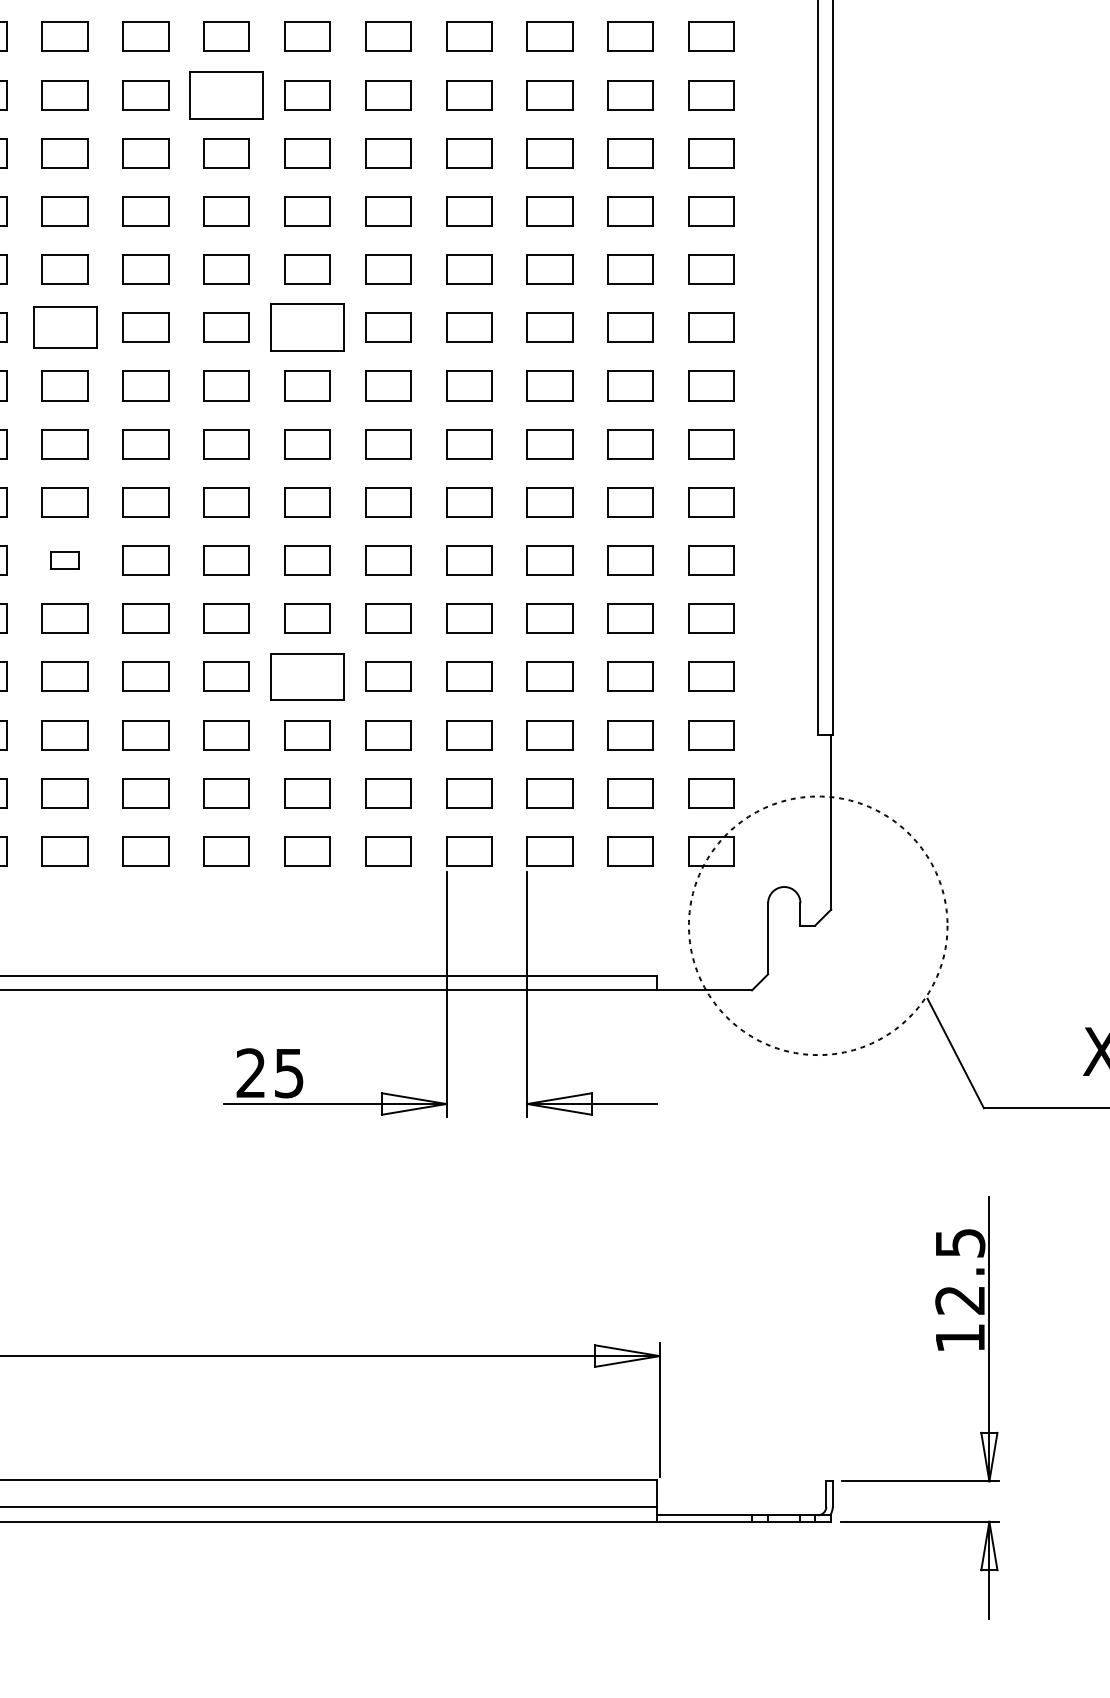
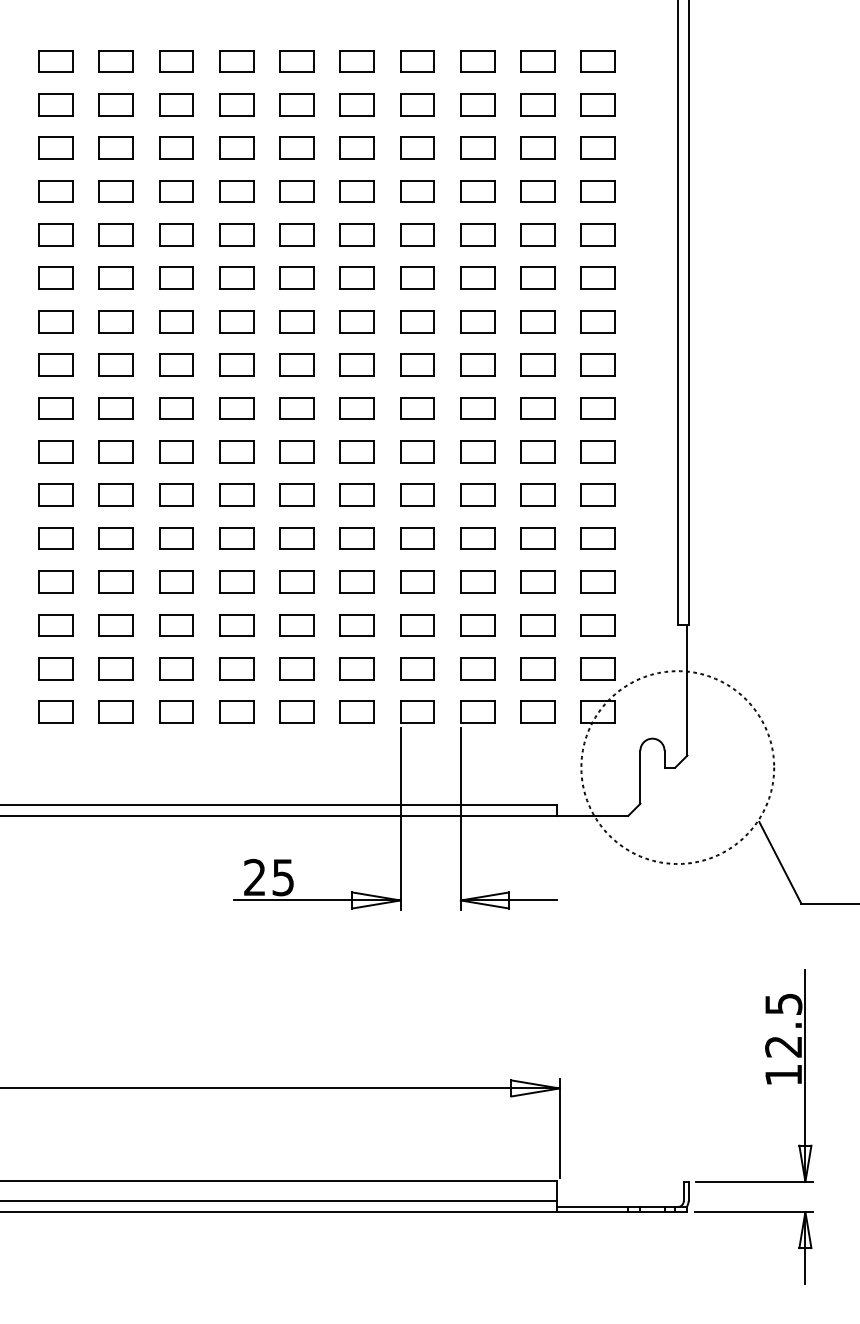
part: (226, 94) -> (236, 147), size x0.62
part: (64, 327) -> (115, 321), size x0.71
part: (306, 327) -> (296, 321), size x0.62
part: (64, 559) -> (115, 494), size x1.67
part: (306, 676) -> (296, 581), size x0.62

